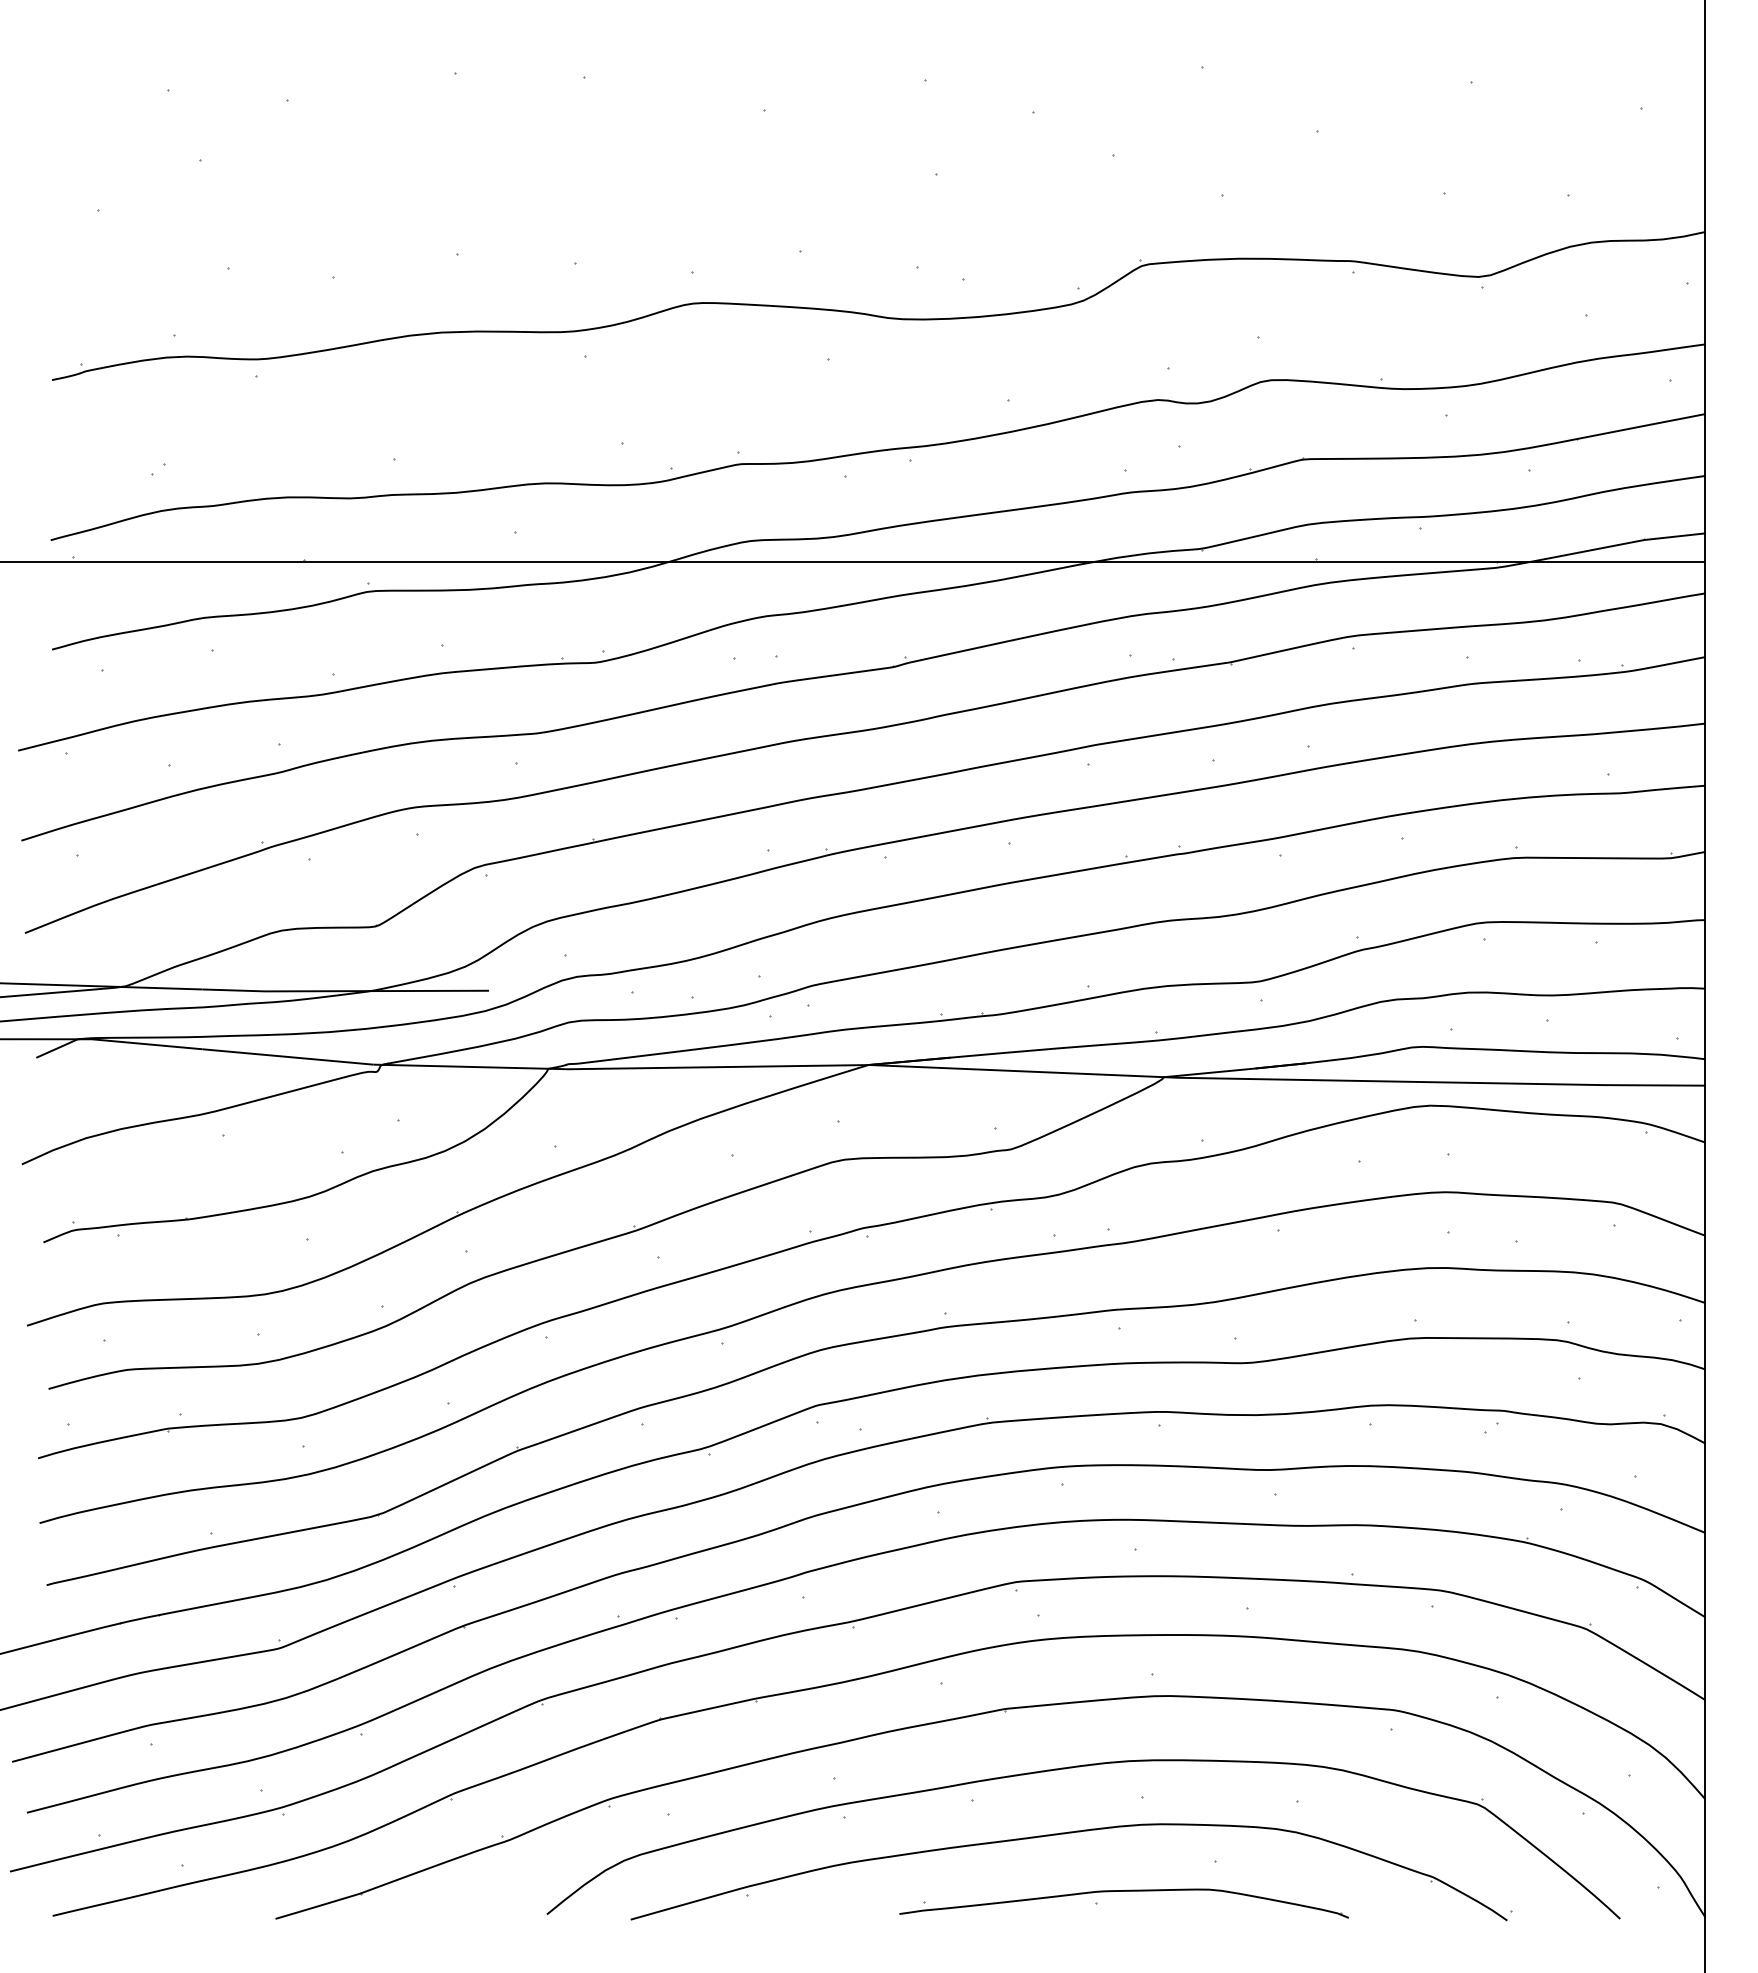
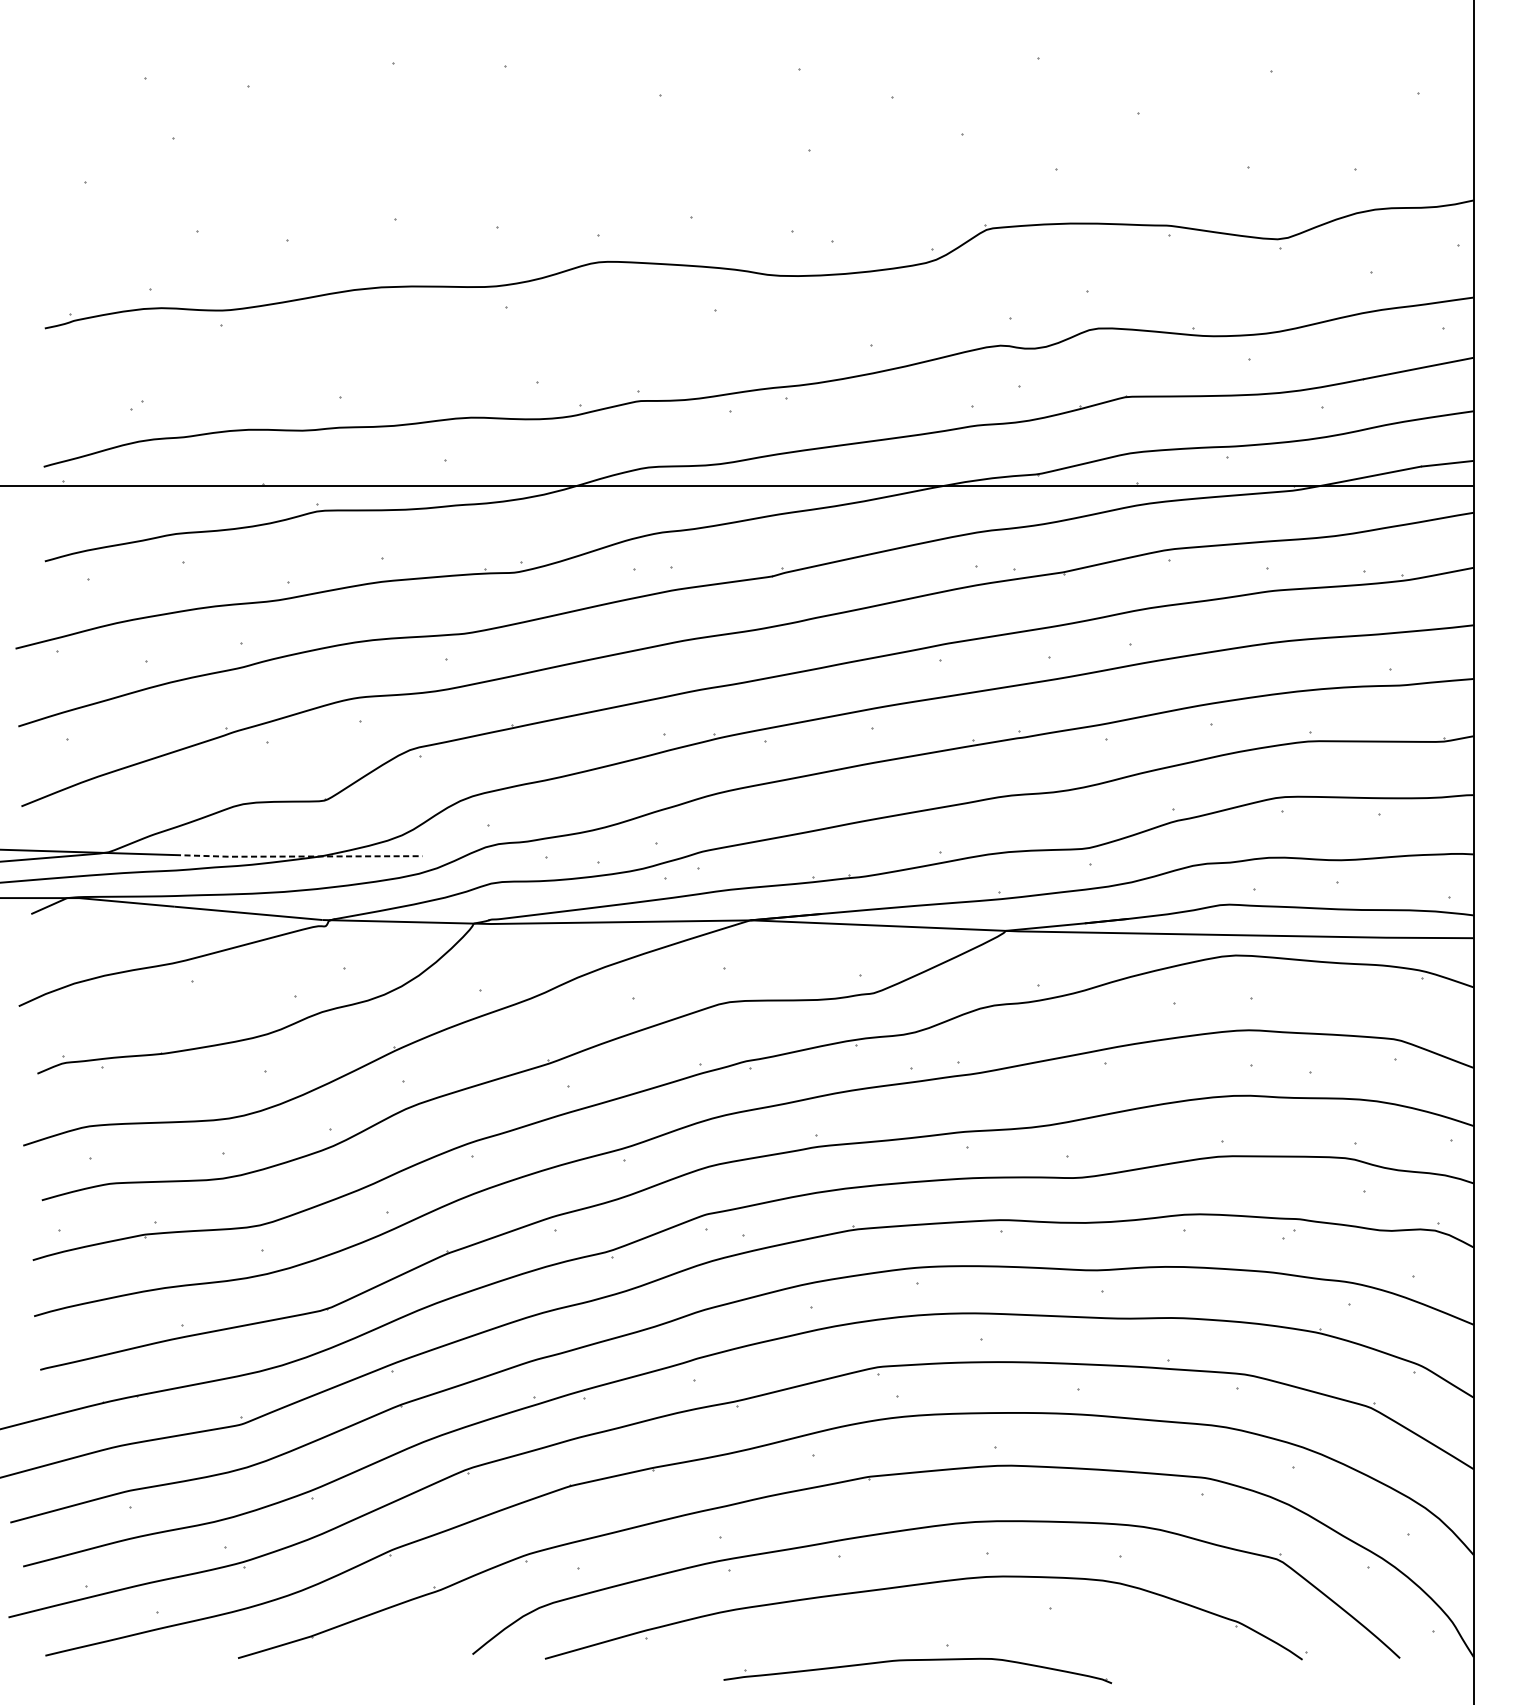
line: (345, 991) -> (298, 856), solid -> dashed
part: (1123, 1891) -> (917, 1660), moved

